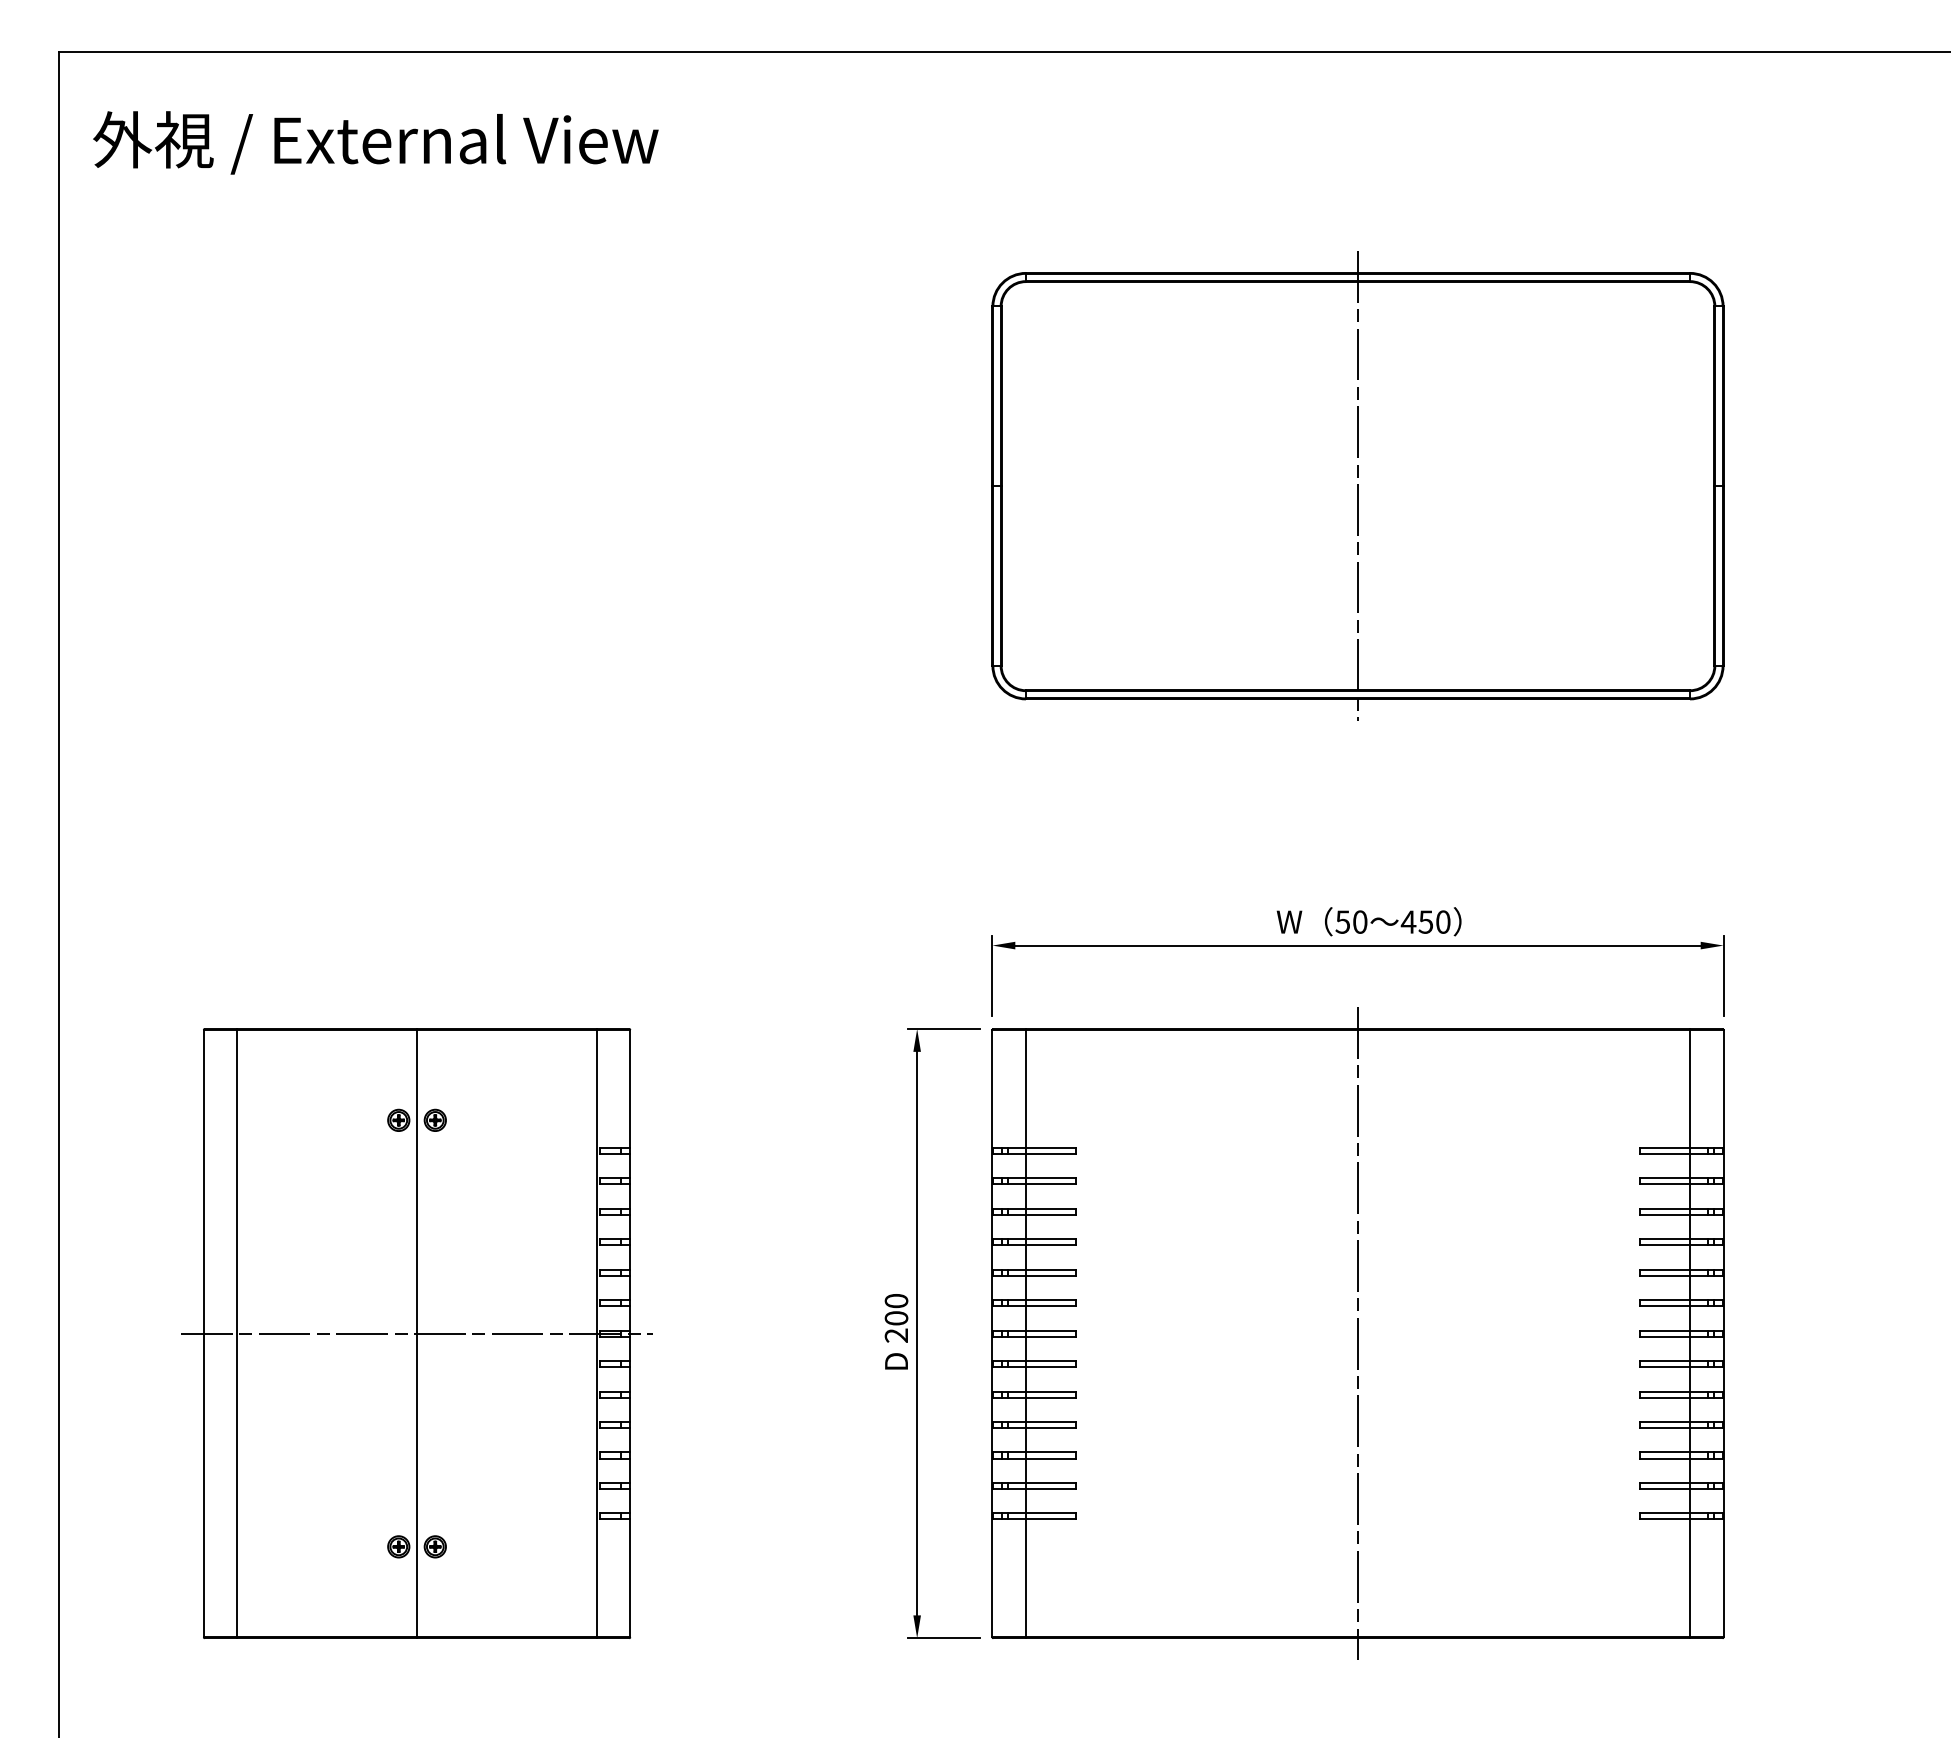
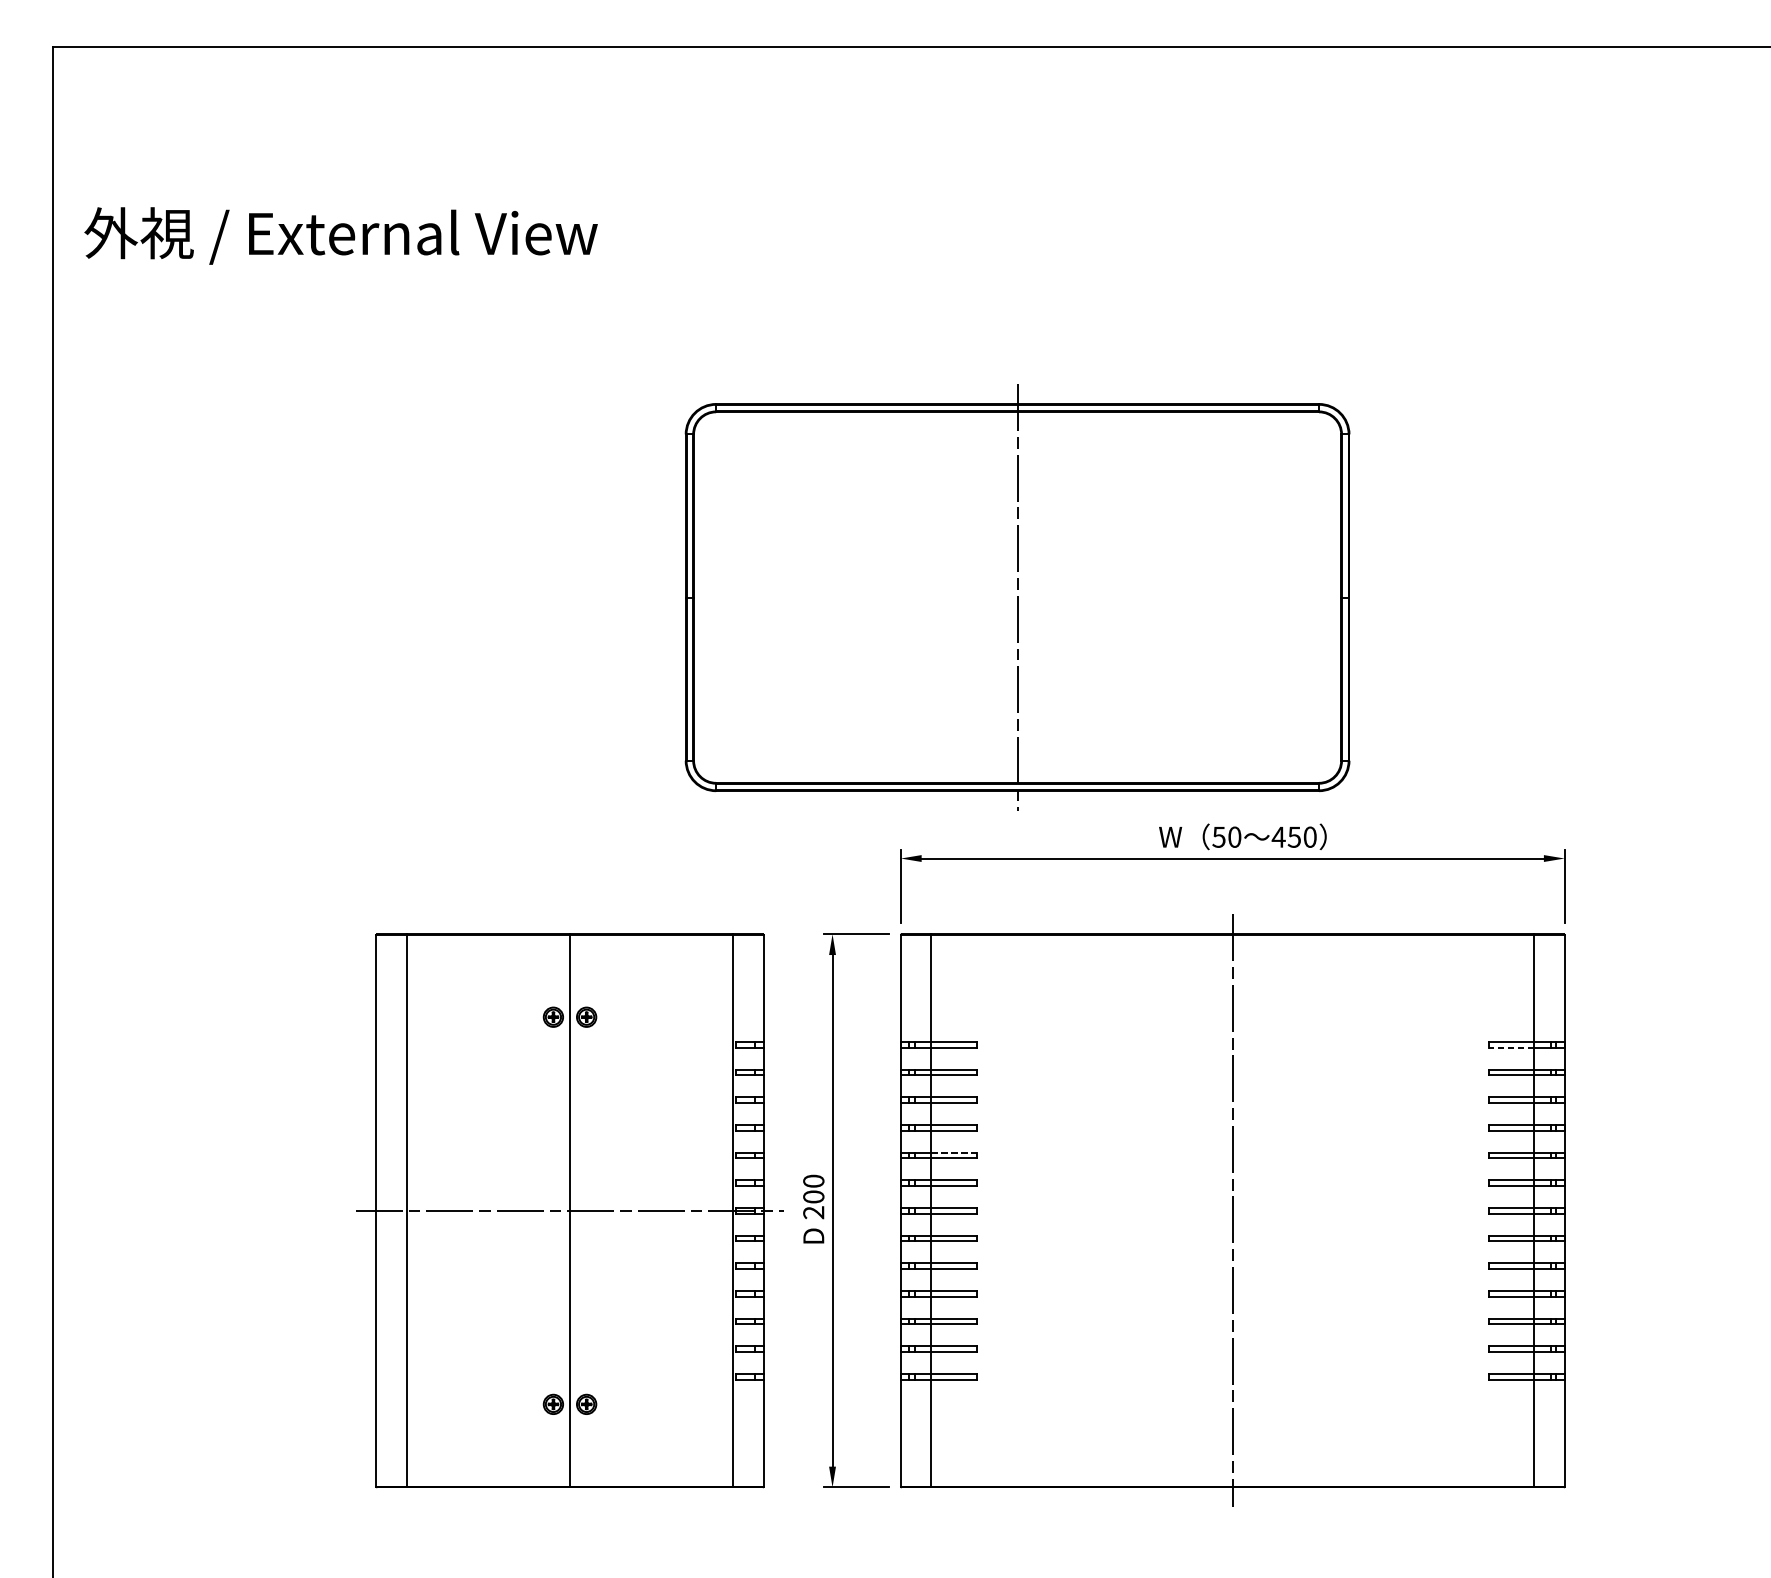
text: (375, 142) -> (340, 235), moved
part: (1357, 485) -> (1017, 596), moved
line: (1664, 1153) -> (1511, 1047), solid -> dashed
line: (1051, 1269) -> (954, 1152), solid -> dashed
part: (416, 1333) -> (569, 1210), moved

